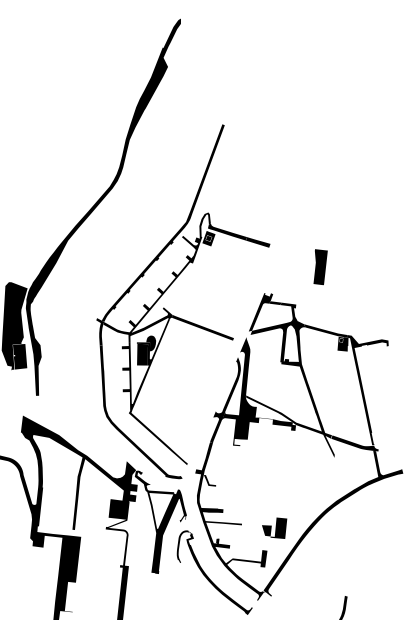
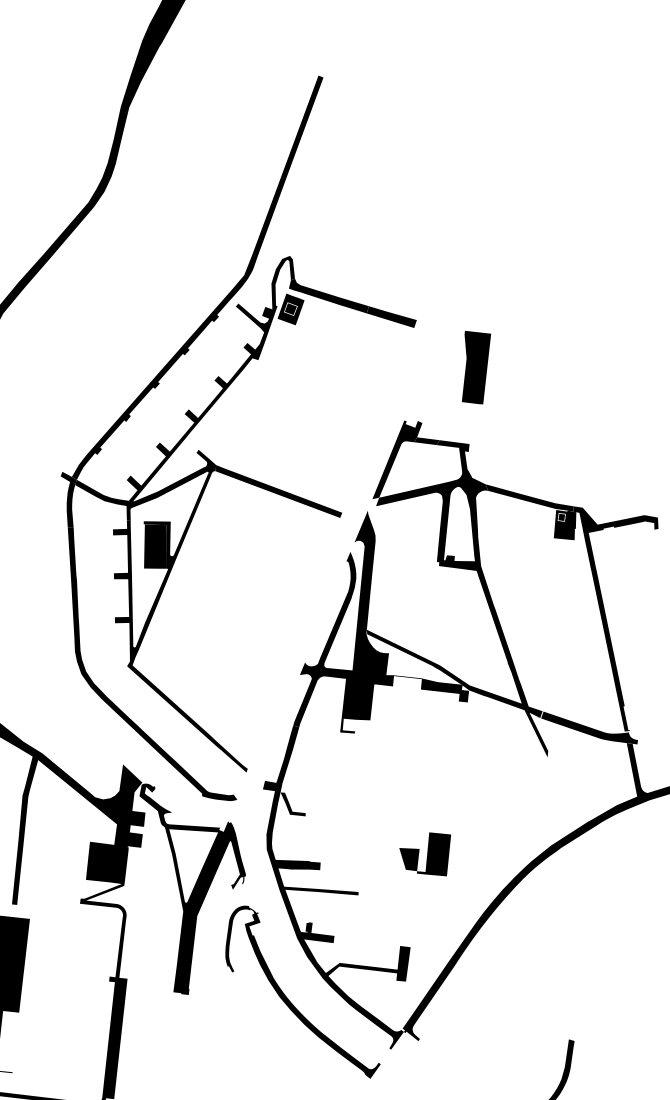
part: (320, 267) -> (476, 368), moved
fill: (151, 343) -> (173, 523), removed
part: (274, 527) -> (425, 852), moved

